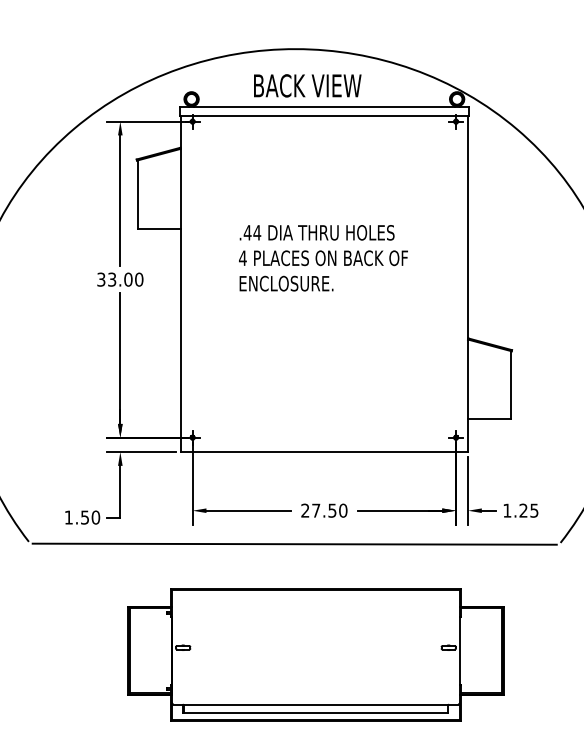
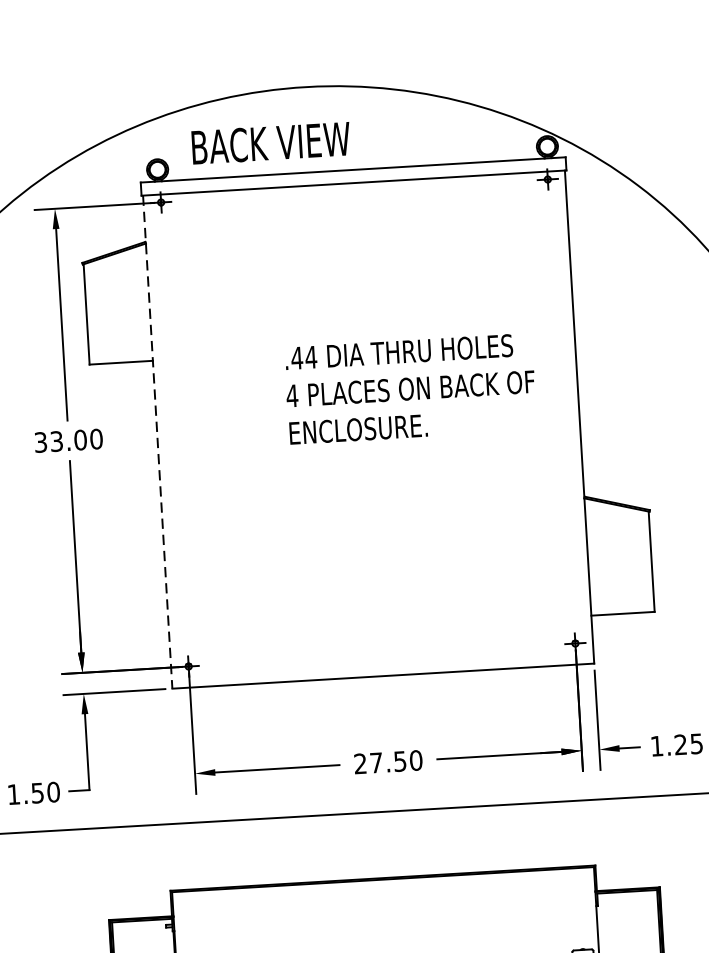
text: (307, 85) -> (270, 142), moved
text: (323, 258) -> (410, 389), moved
line: (180, 284) -> (157, 442), solid -> dashed

